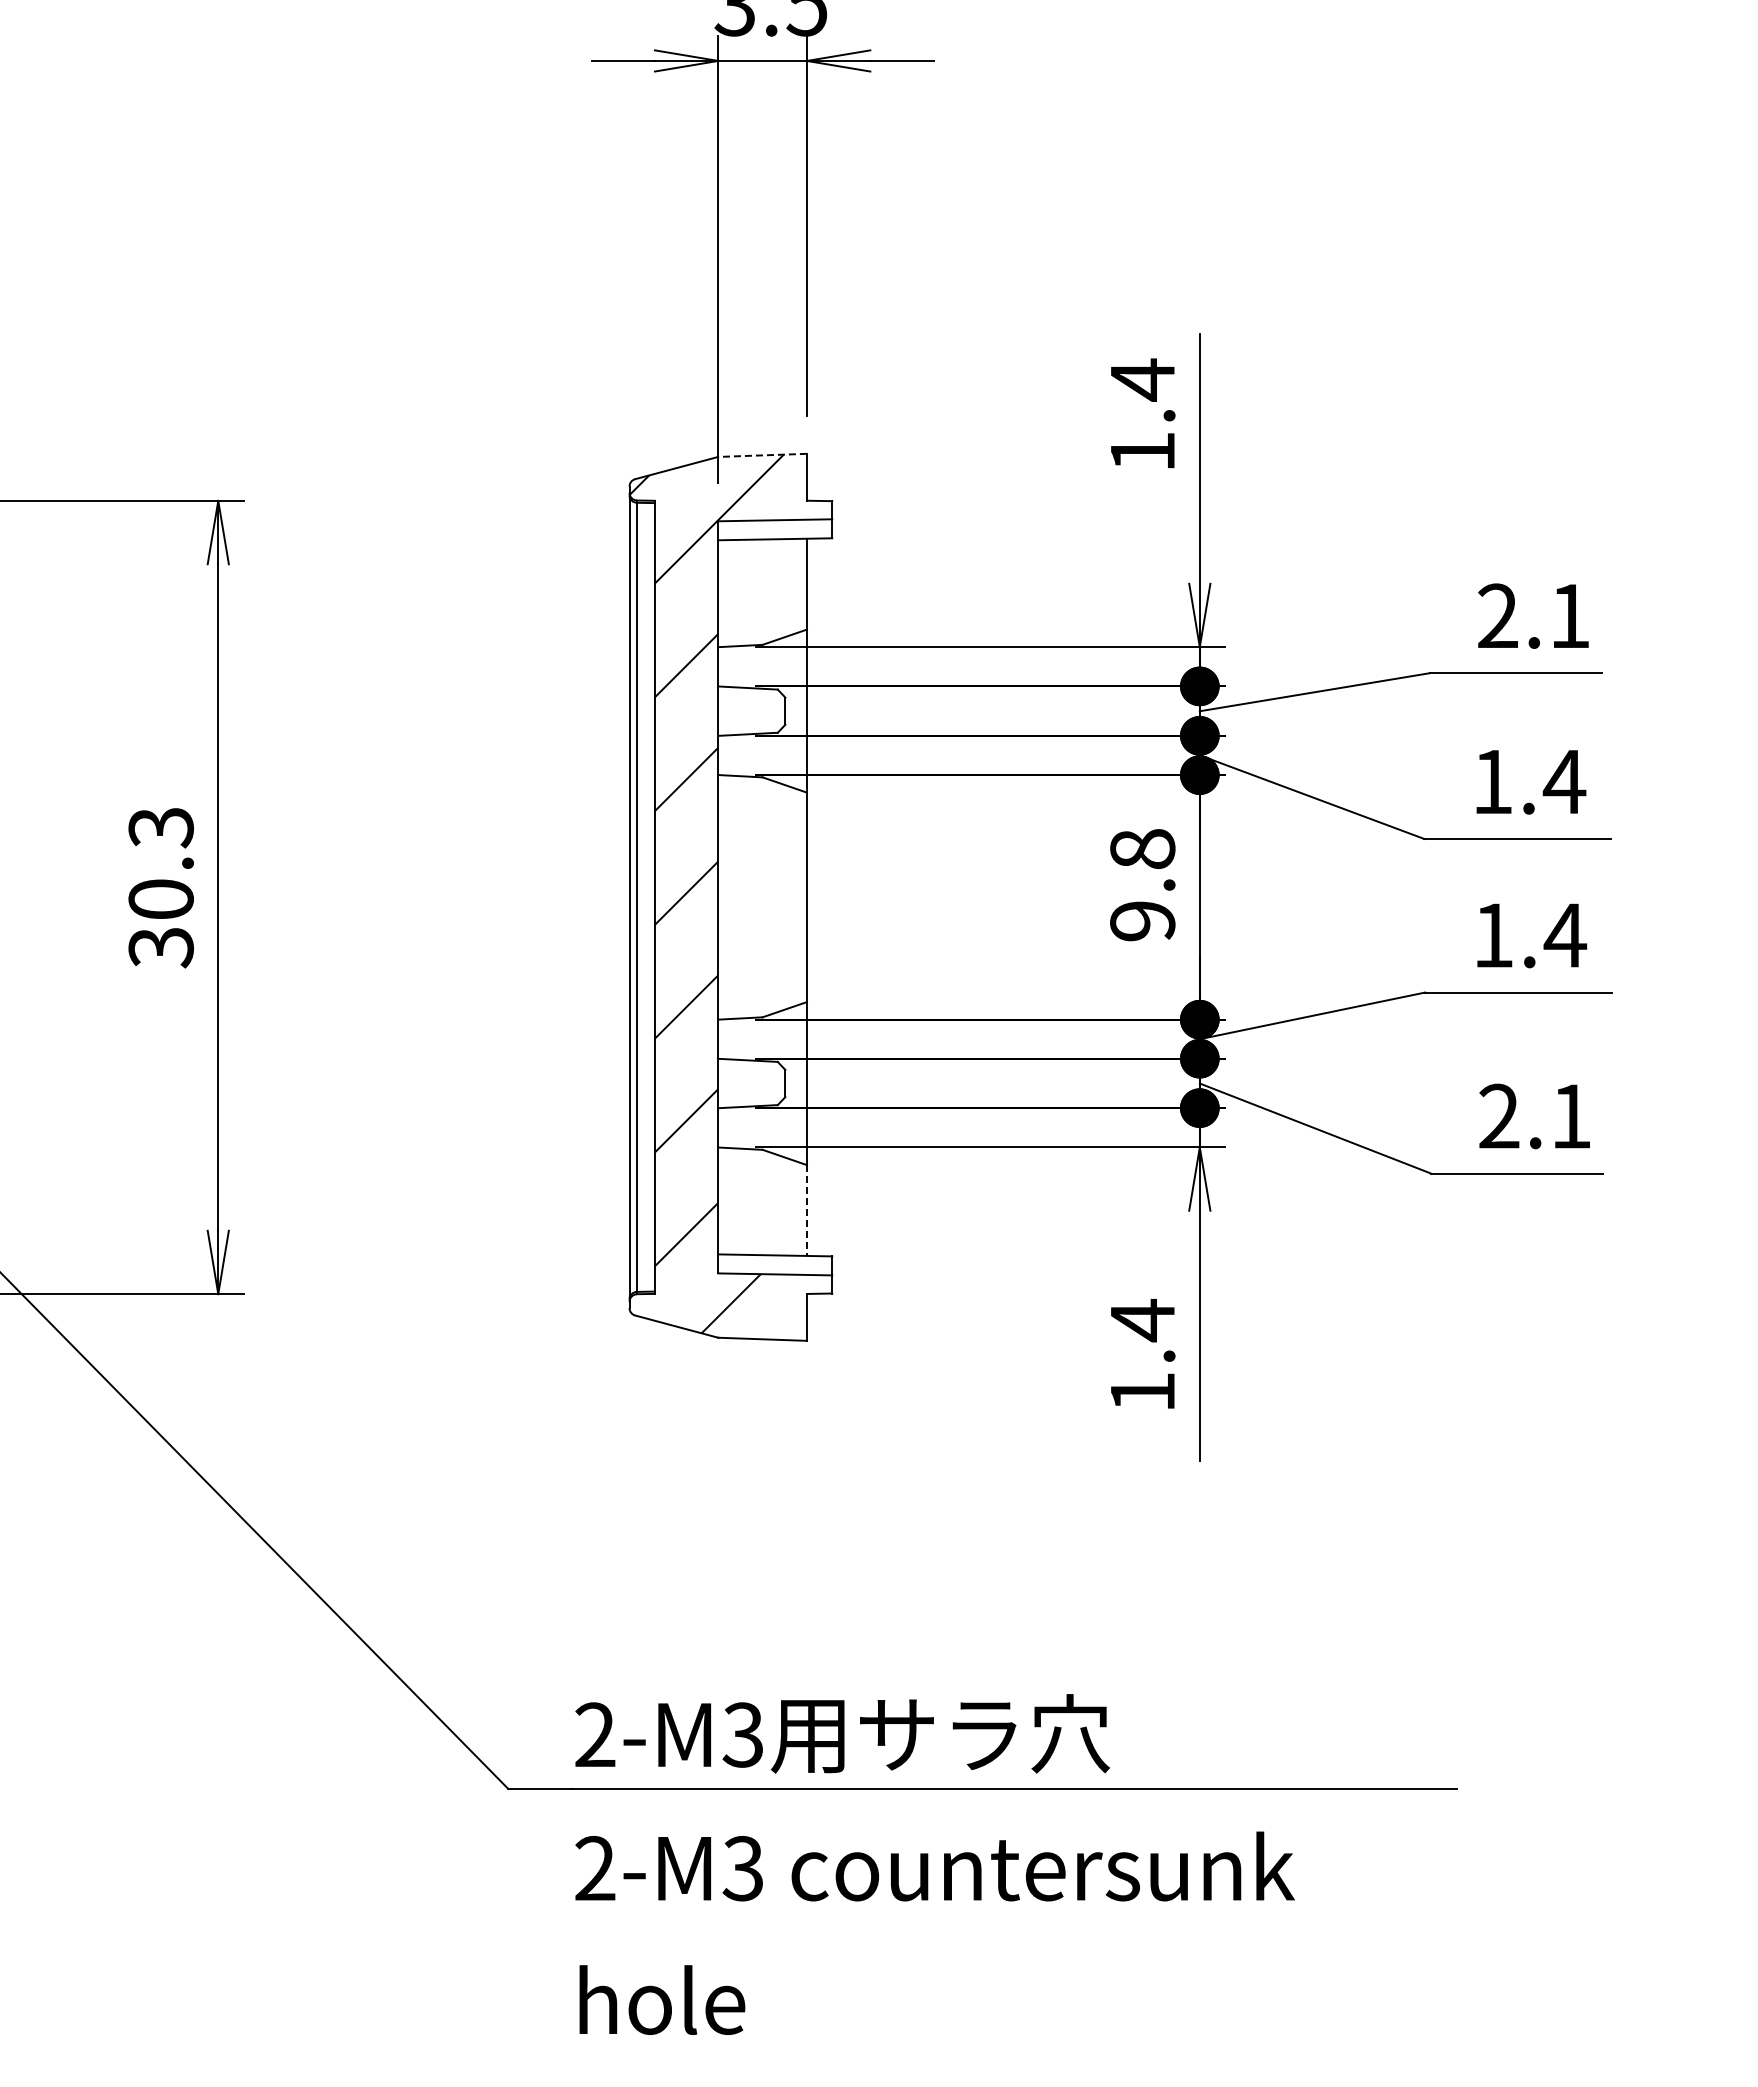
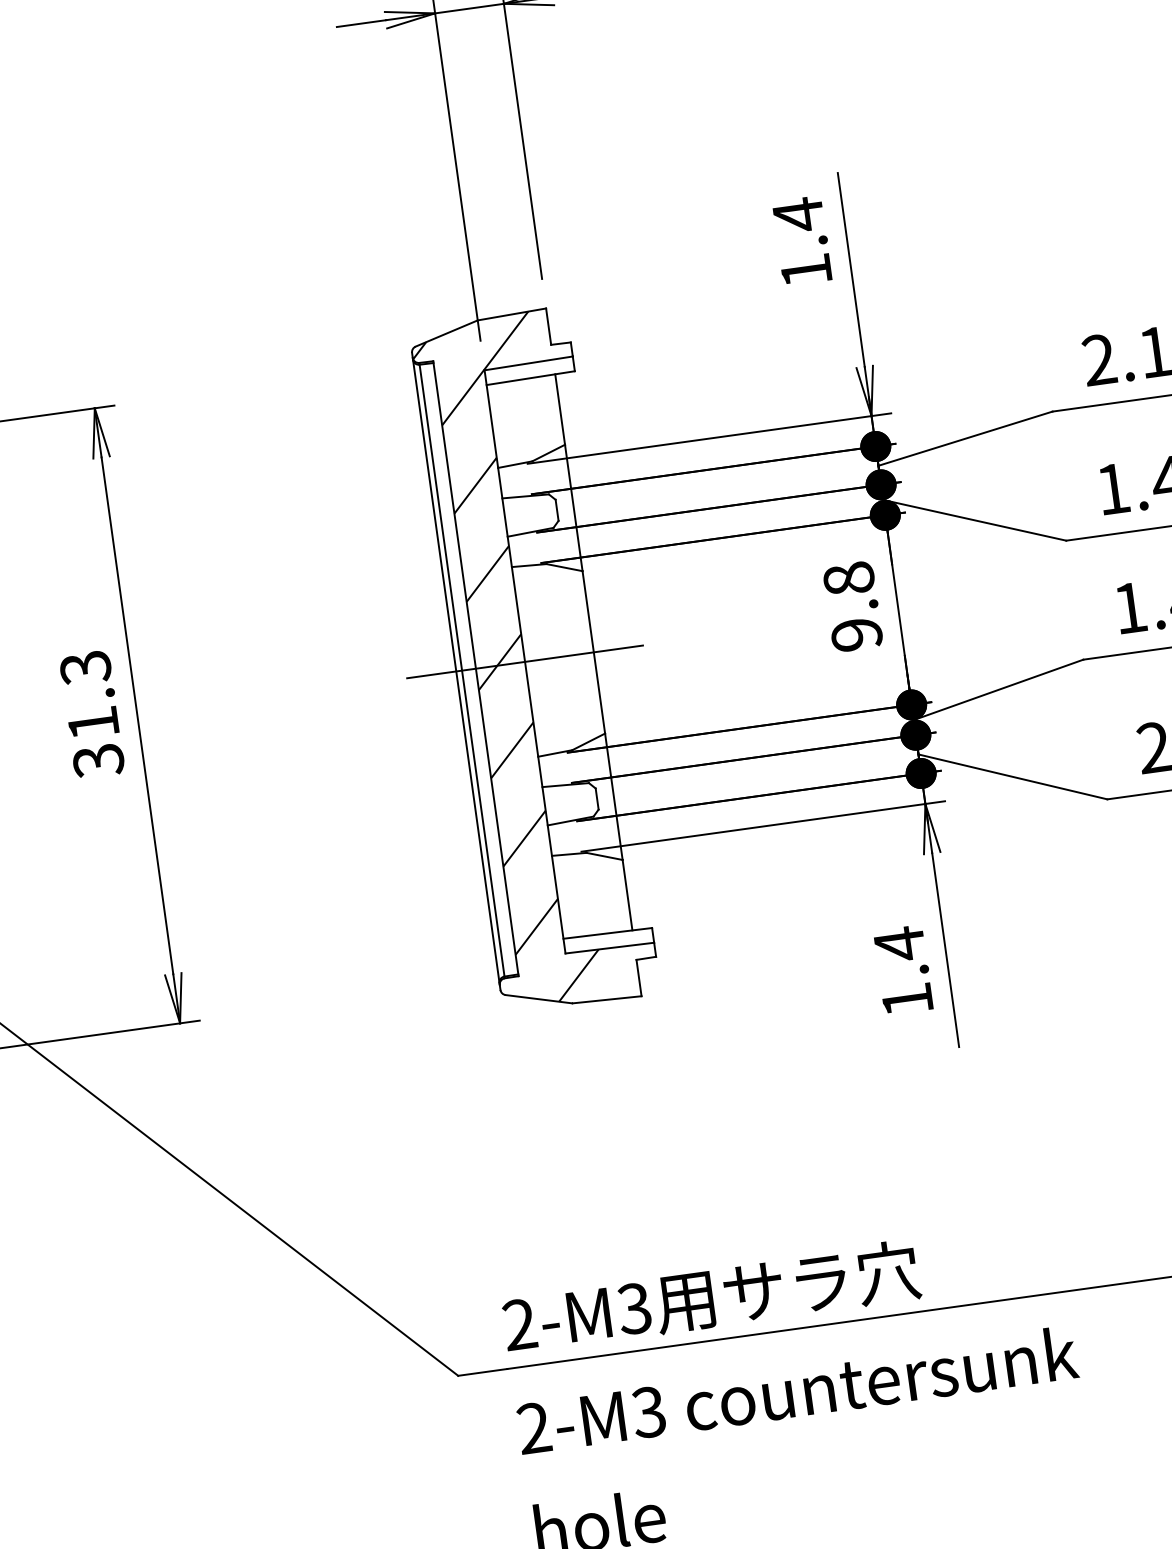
line: (763, 455) -> (512, 314), dashed -> solid
line: (718, 897) -> (525, 661), added
text: (160, 898) -> (92, 722), 30.3 -> 31.3
line: (806, 1211) -> (627, 895), dashed -> solid

